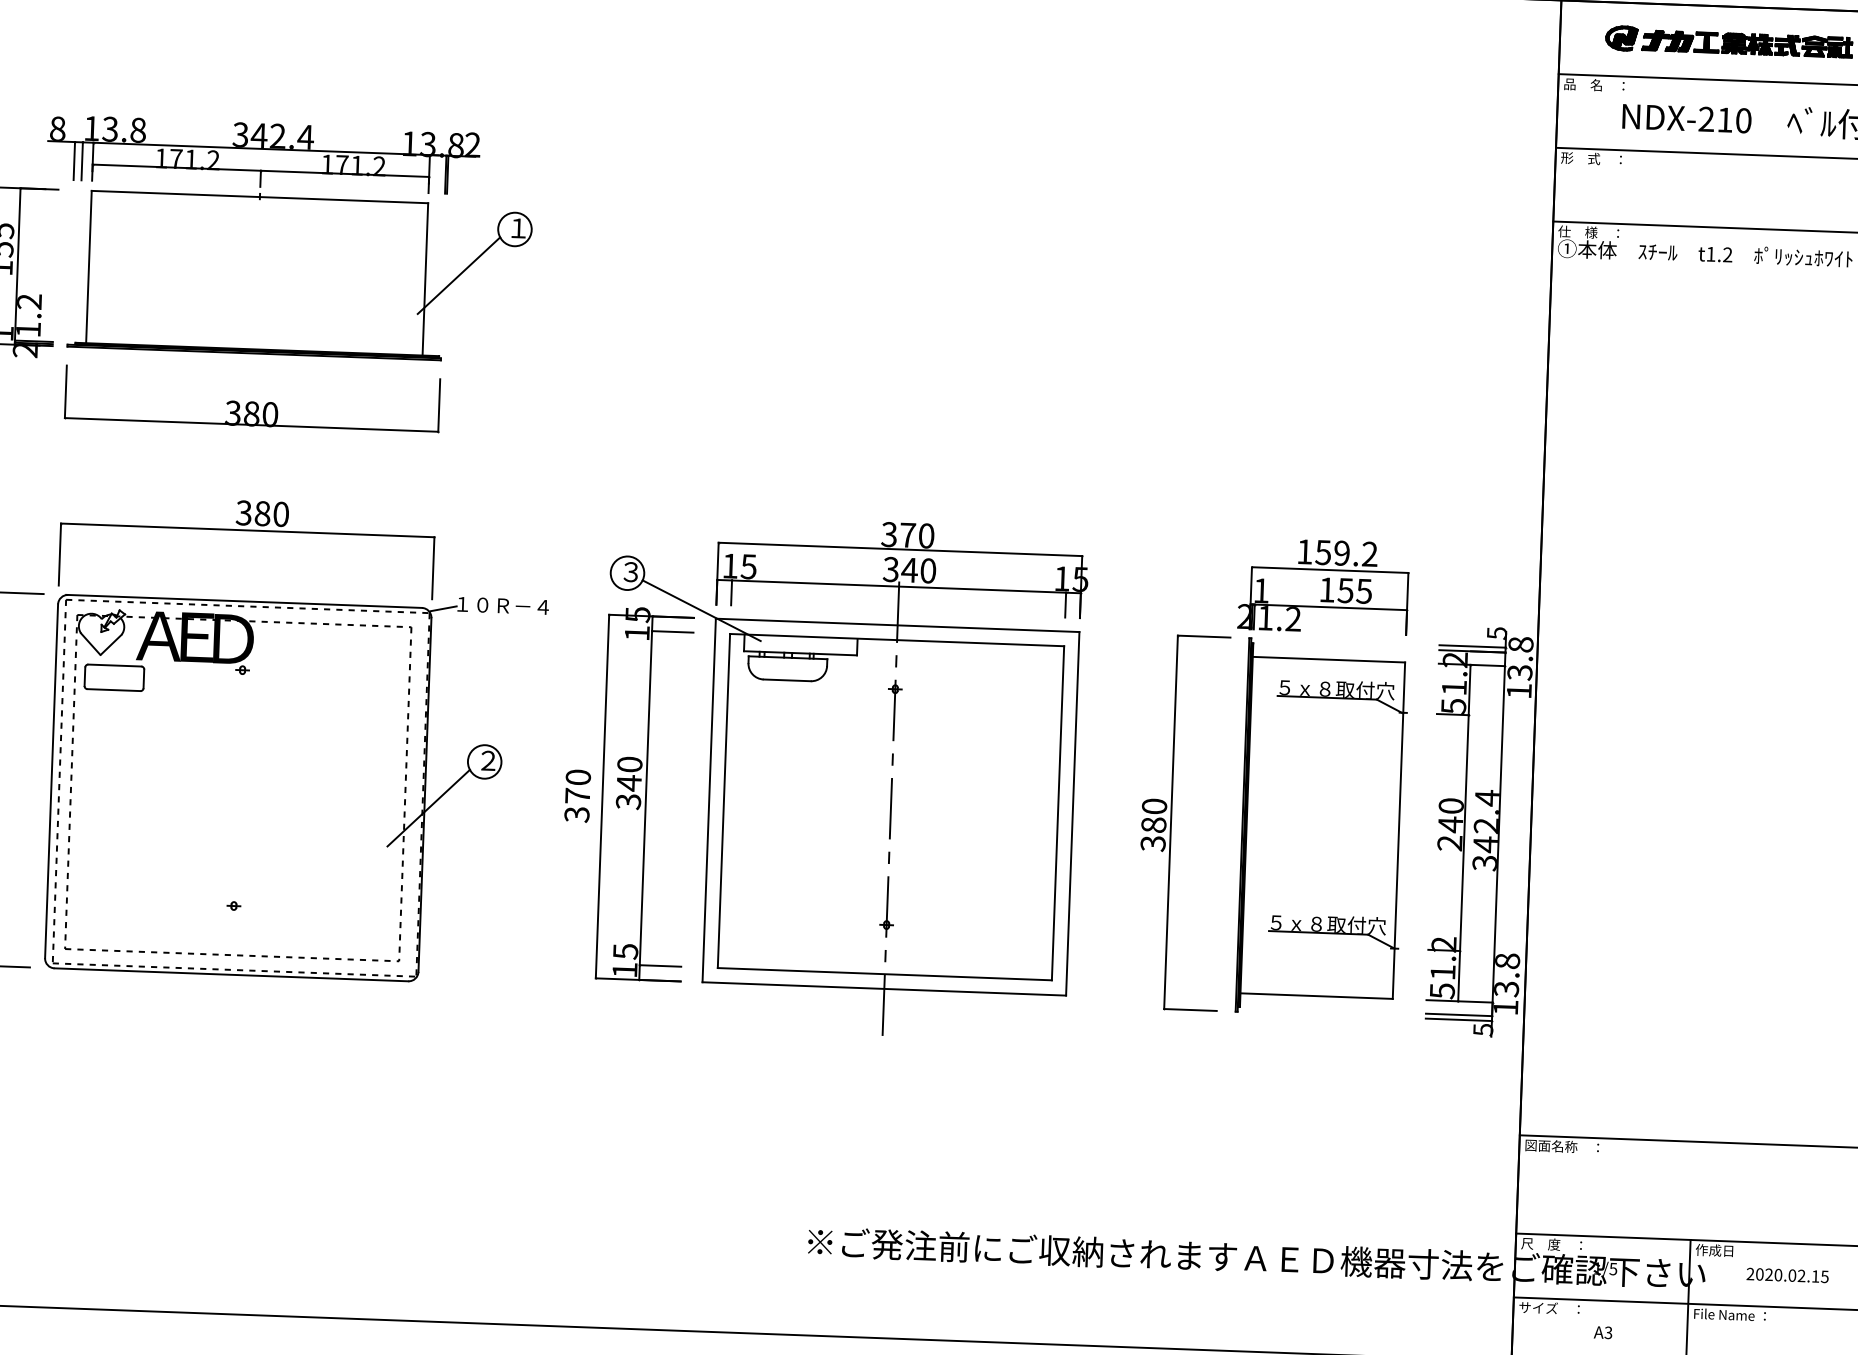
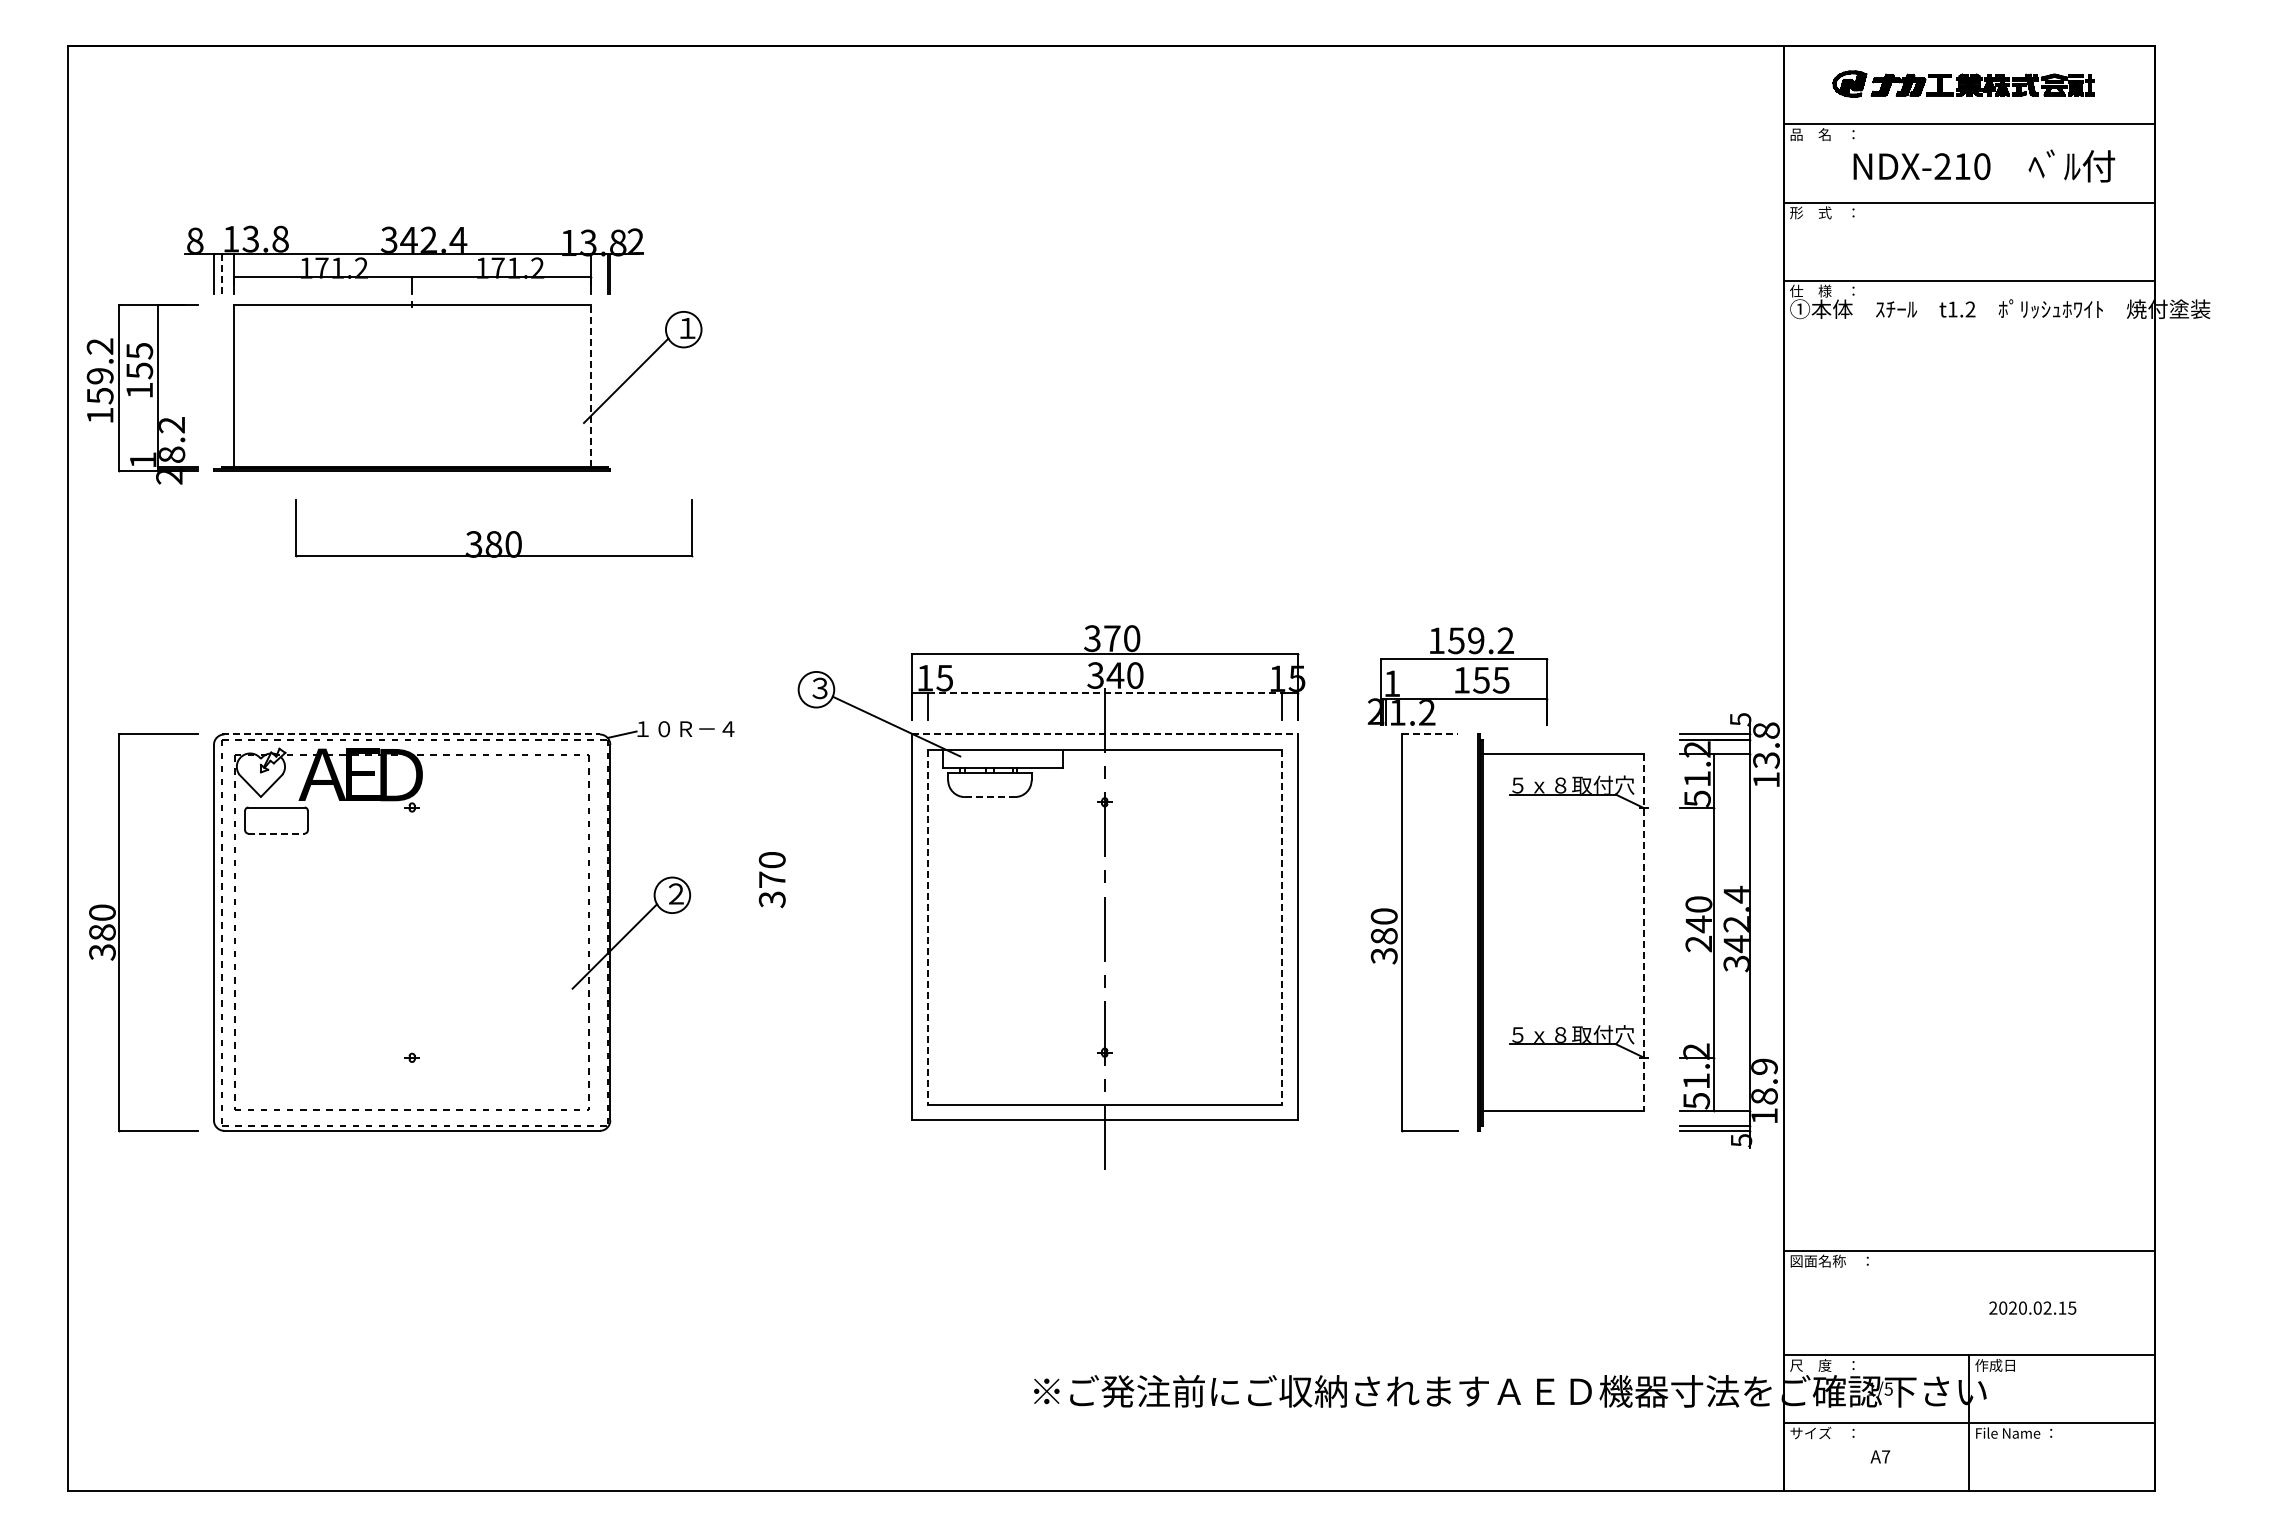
line: (82, 161) -> (222, 274), solid -> dashed
line: (425, 279) -> (590, 386), solid -> dashed
text: (29, 329) -> (172, 454), 1.2 -> 8.2
part: (252, 398) -> (494, 528), moved
part: (248, 530) -> (412, 659), removed
line: (899, 586) -> (1105, 693), solid -> dashed
part: (1323, 586) -> (1457, 676), moved
line: (244, 601) -> (411, 734), solid -> dashed
line: (897, 625) -> (1104, 734), solid -> dashed
line: (1204, 636) -> (1430, 734), solid -> dashed
line: (787, 680) -> (990, 797), solid -> dashed
line: (114, 690) -> (277, 833), solid -> dashed
part: (644, 794) -> (843, 923), removed
text: (576, 796) -> (771, 880), moved
line: (723, 801) -> (927, 927), solid -> dashed
line: (1058, 813) -> (1282, 927), solid -> dashed
line: (1399, 830) -> (1644, 932), solid -> dashed
text: (1507, 975) -> (1764, 1081), 13.8 -> 18.9
text: (1787, 1274) -> (2032, 1307), moved
text: (1608, 1332) -> (1886, 1456), A3 -> A7

